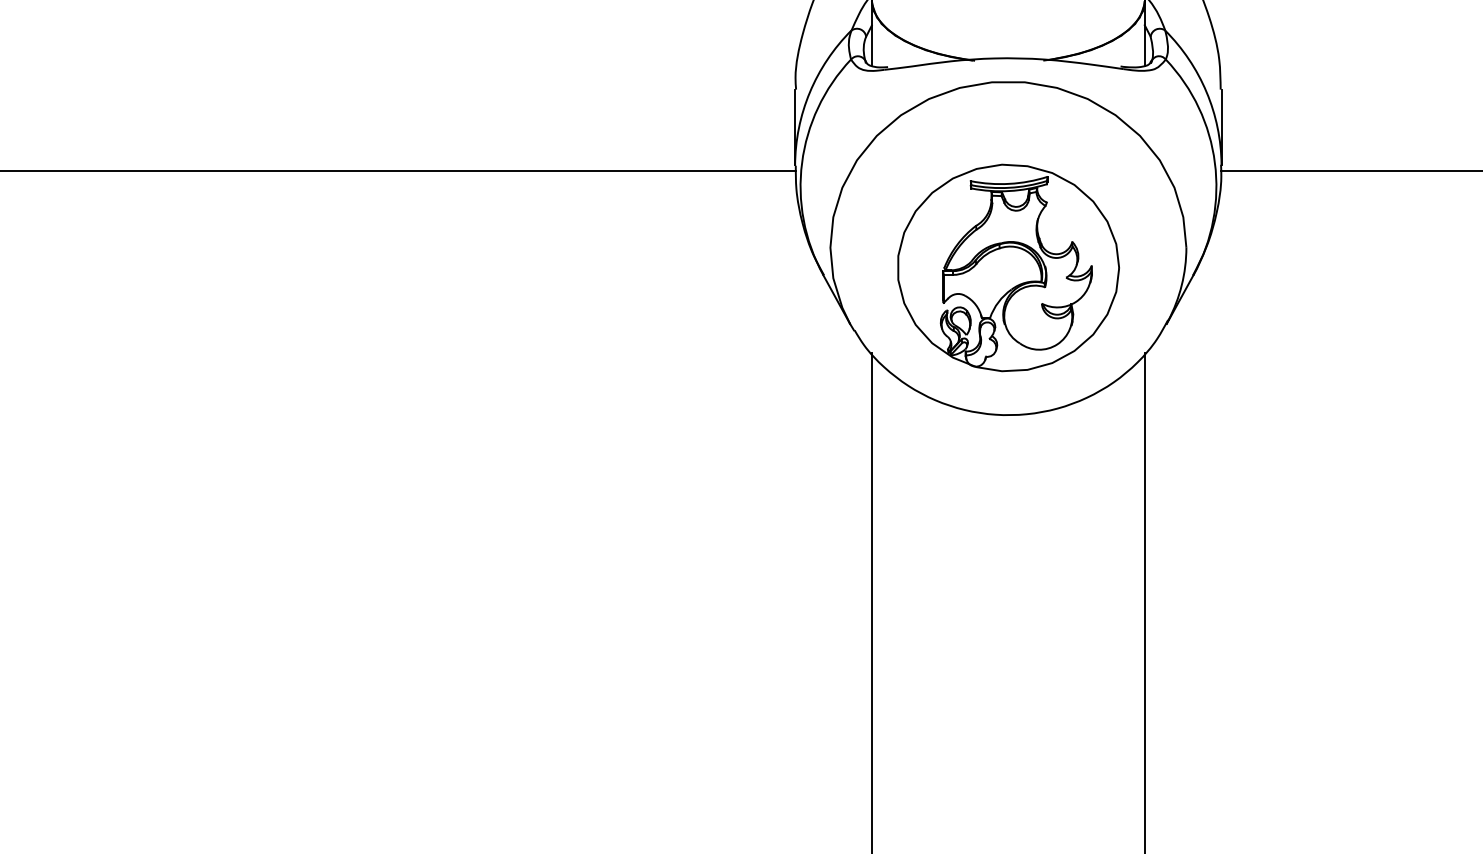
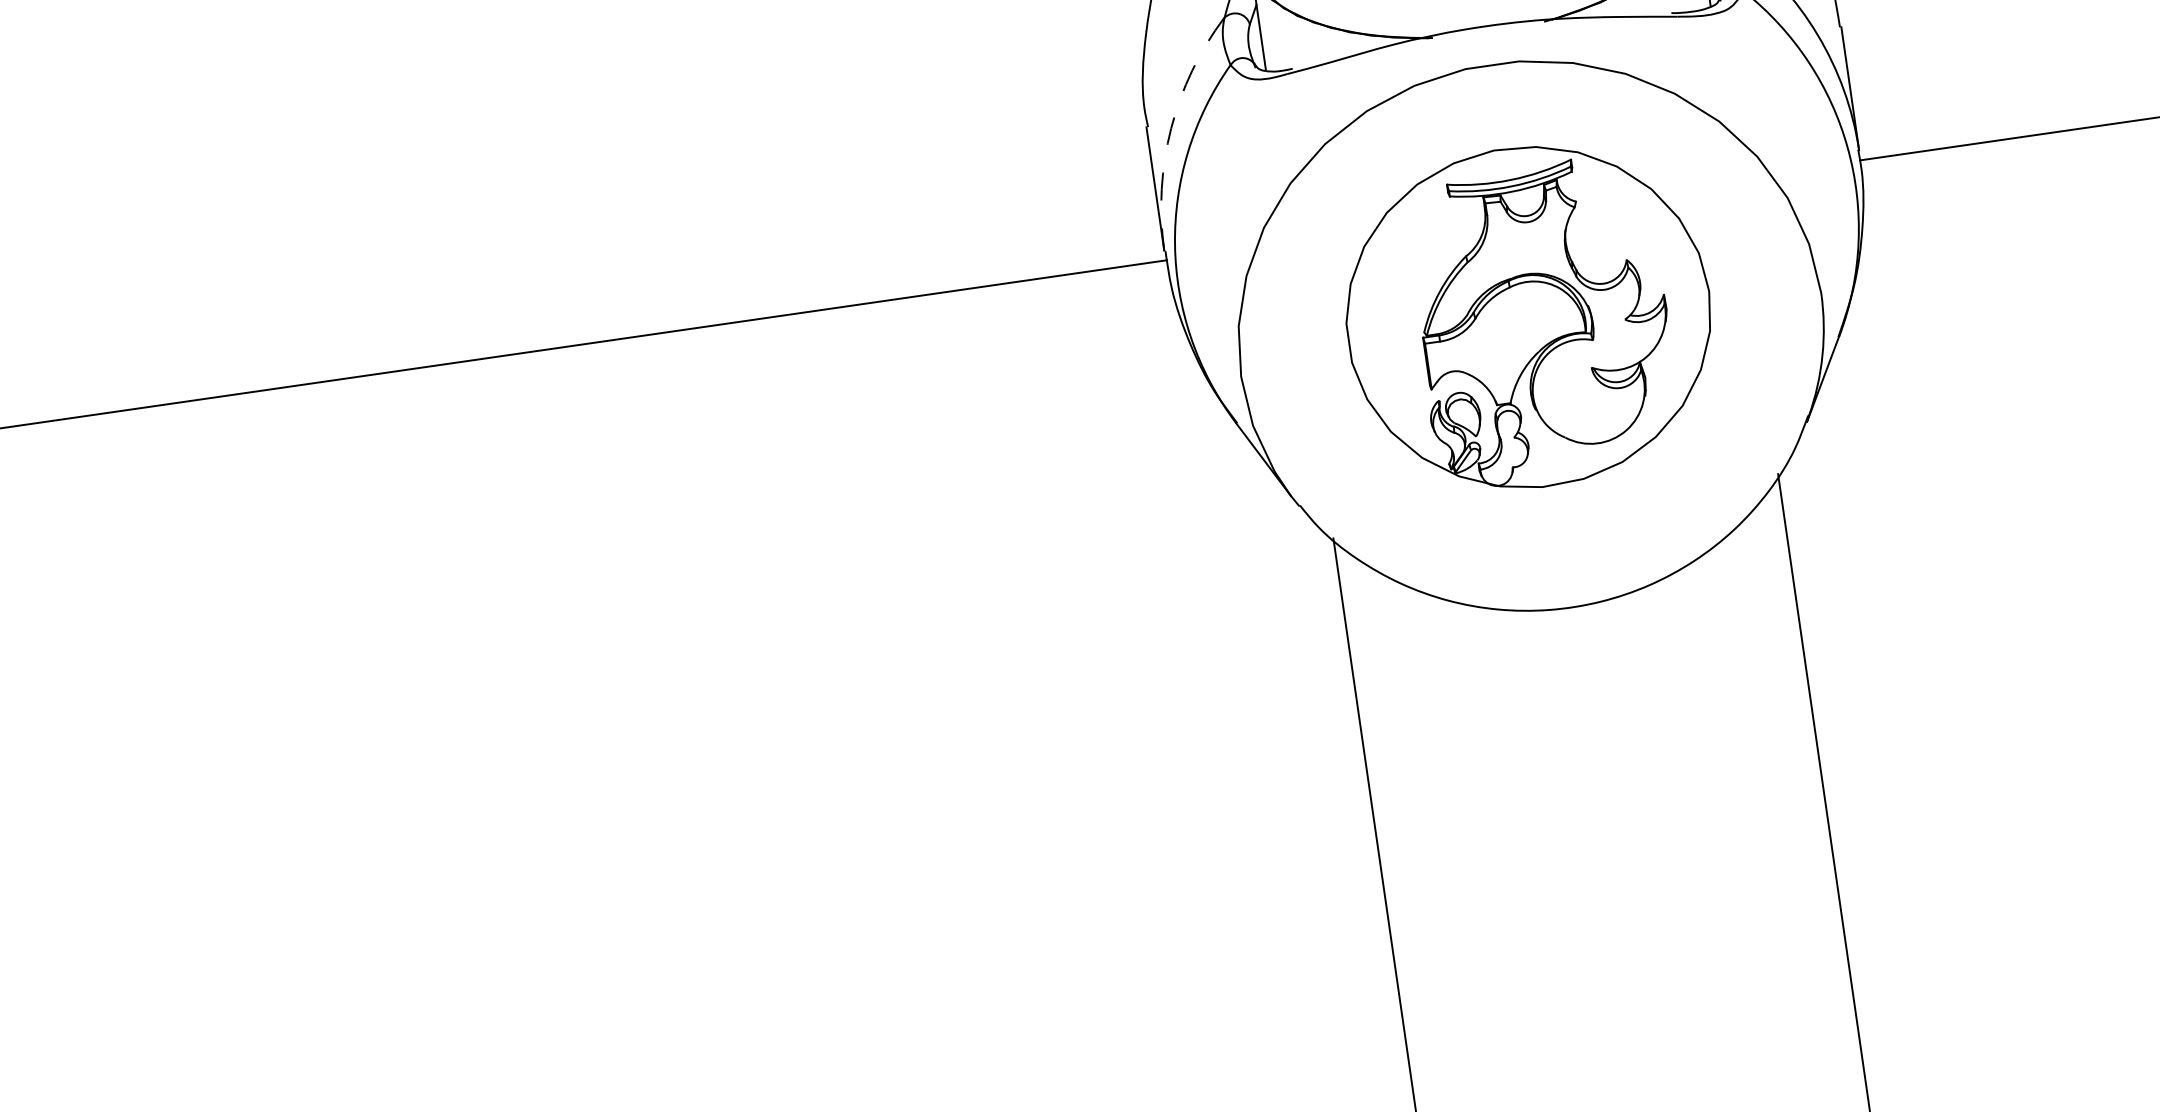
arc: (809, 92) -> (1170, 128), solid -> dashed
part: (1008, 267) -> (1528, 316), moved

